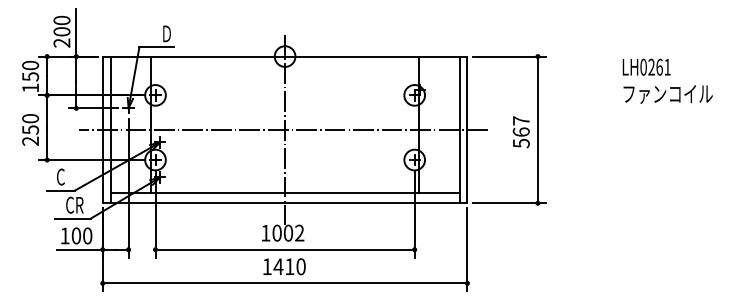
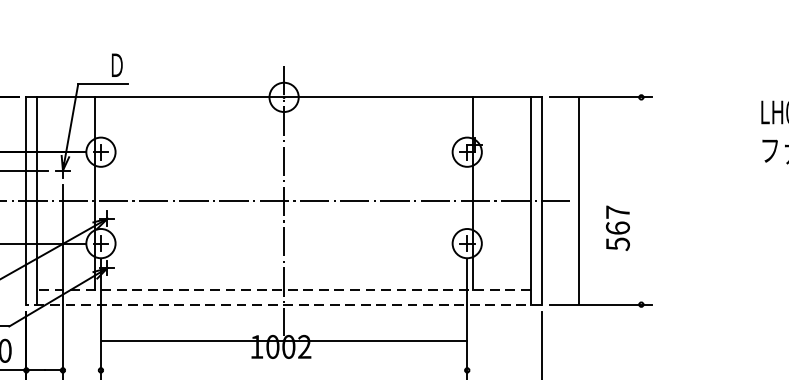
line: (537, 129) -> (578, 200), moved
text: (520, 132) -> (616, 228), moved
line: (285, 192) -> (284, 289), solid -> dashed
line: (284, 203) -> (283, 305), solid -> dashed
line: (285, 249) -> (284, 340), moved

